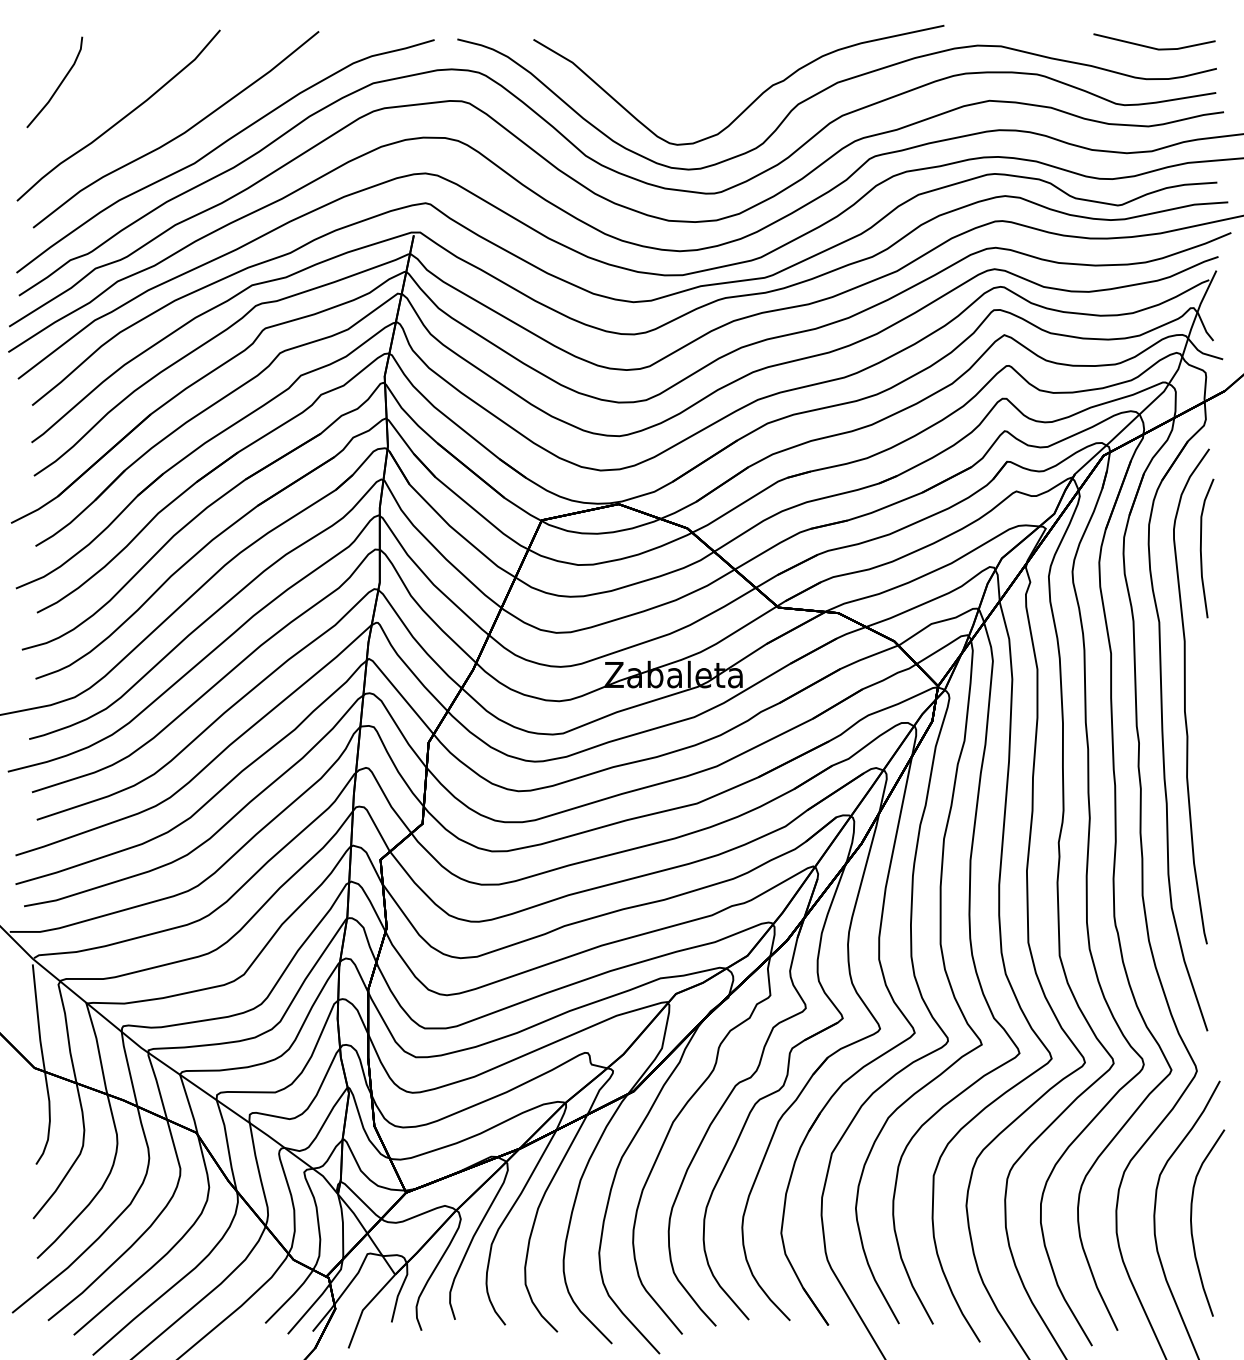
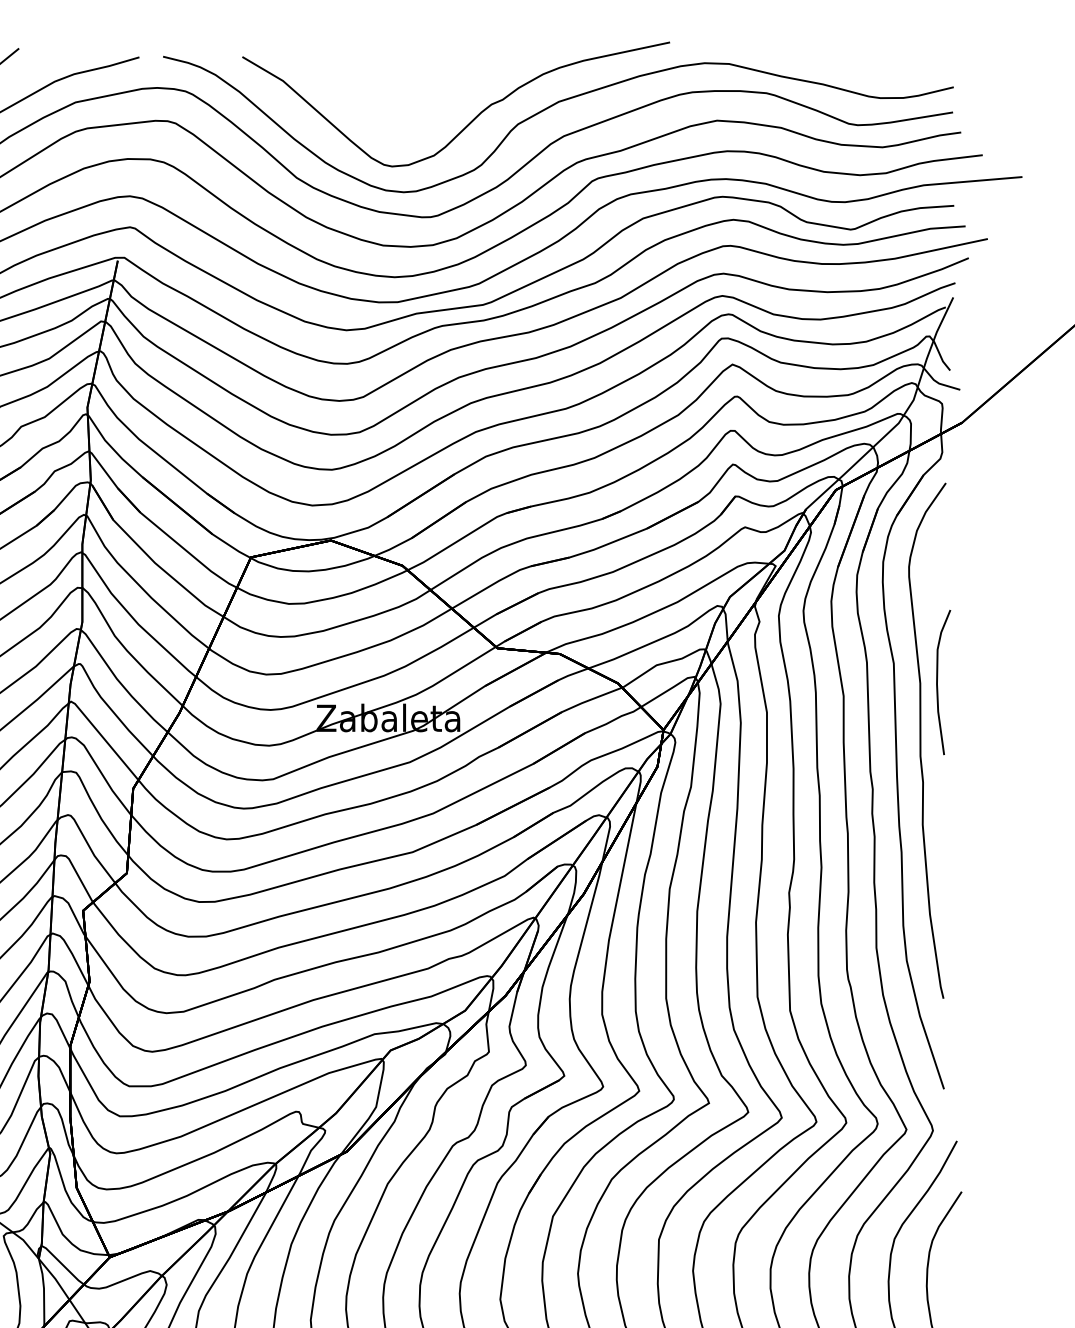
line: (1154, 47) -> (888, 65), removed
curve: (1201, 548) -> (937, 682), moved

